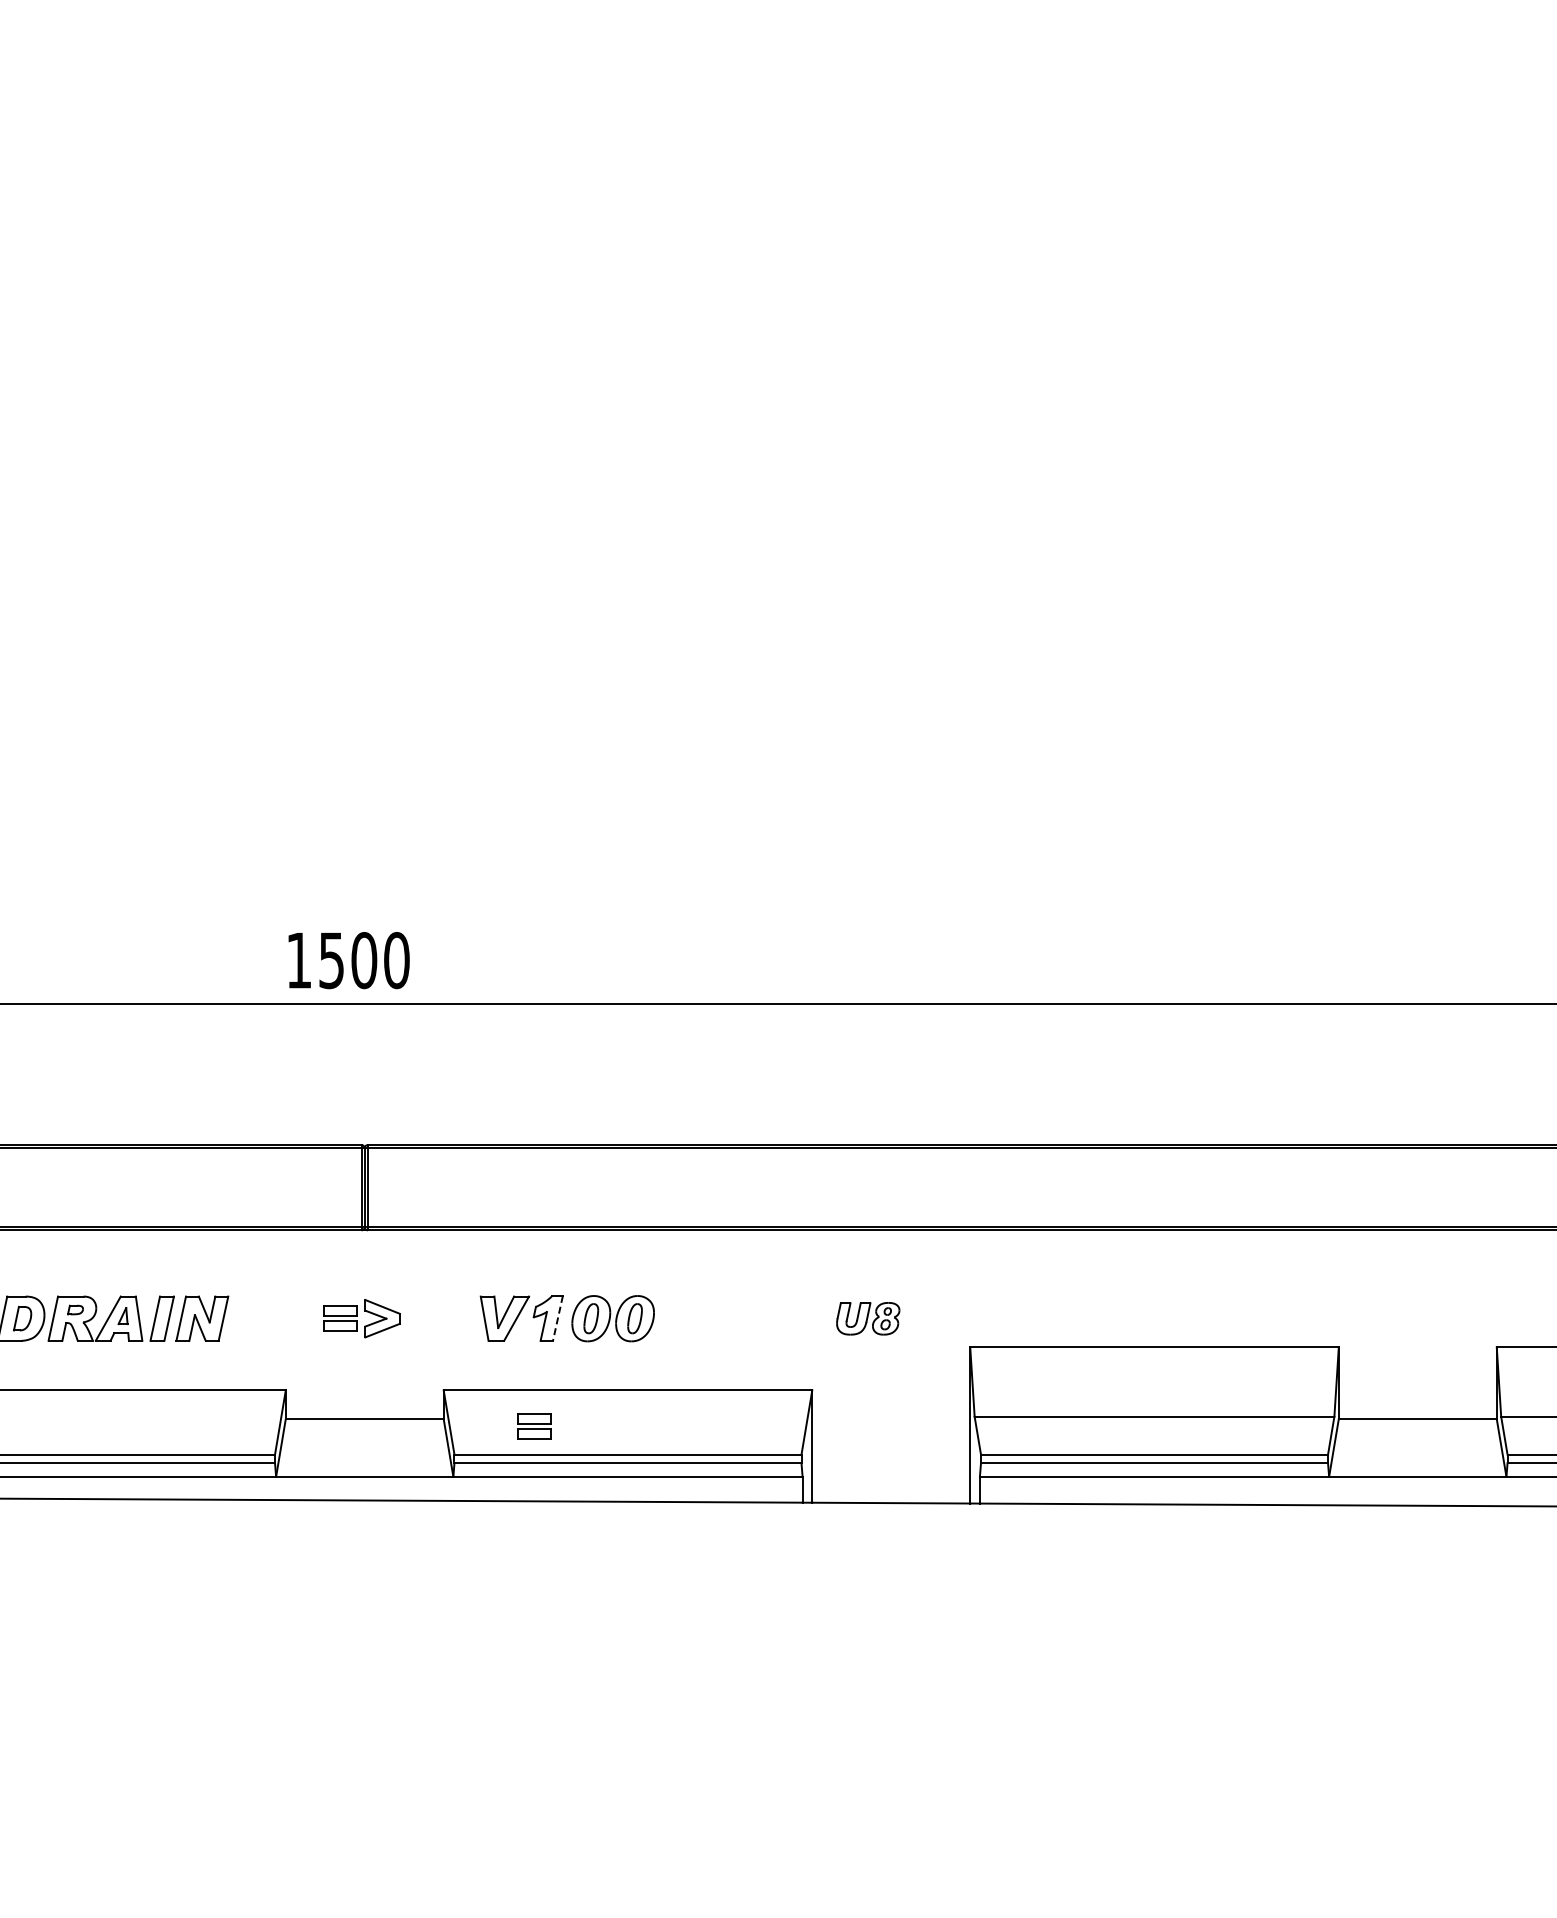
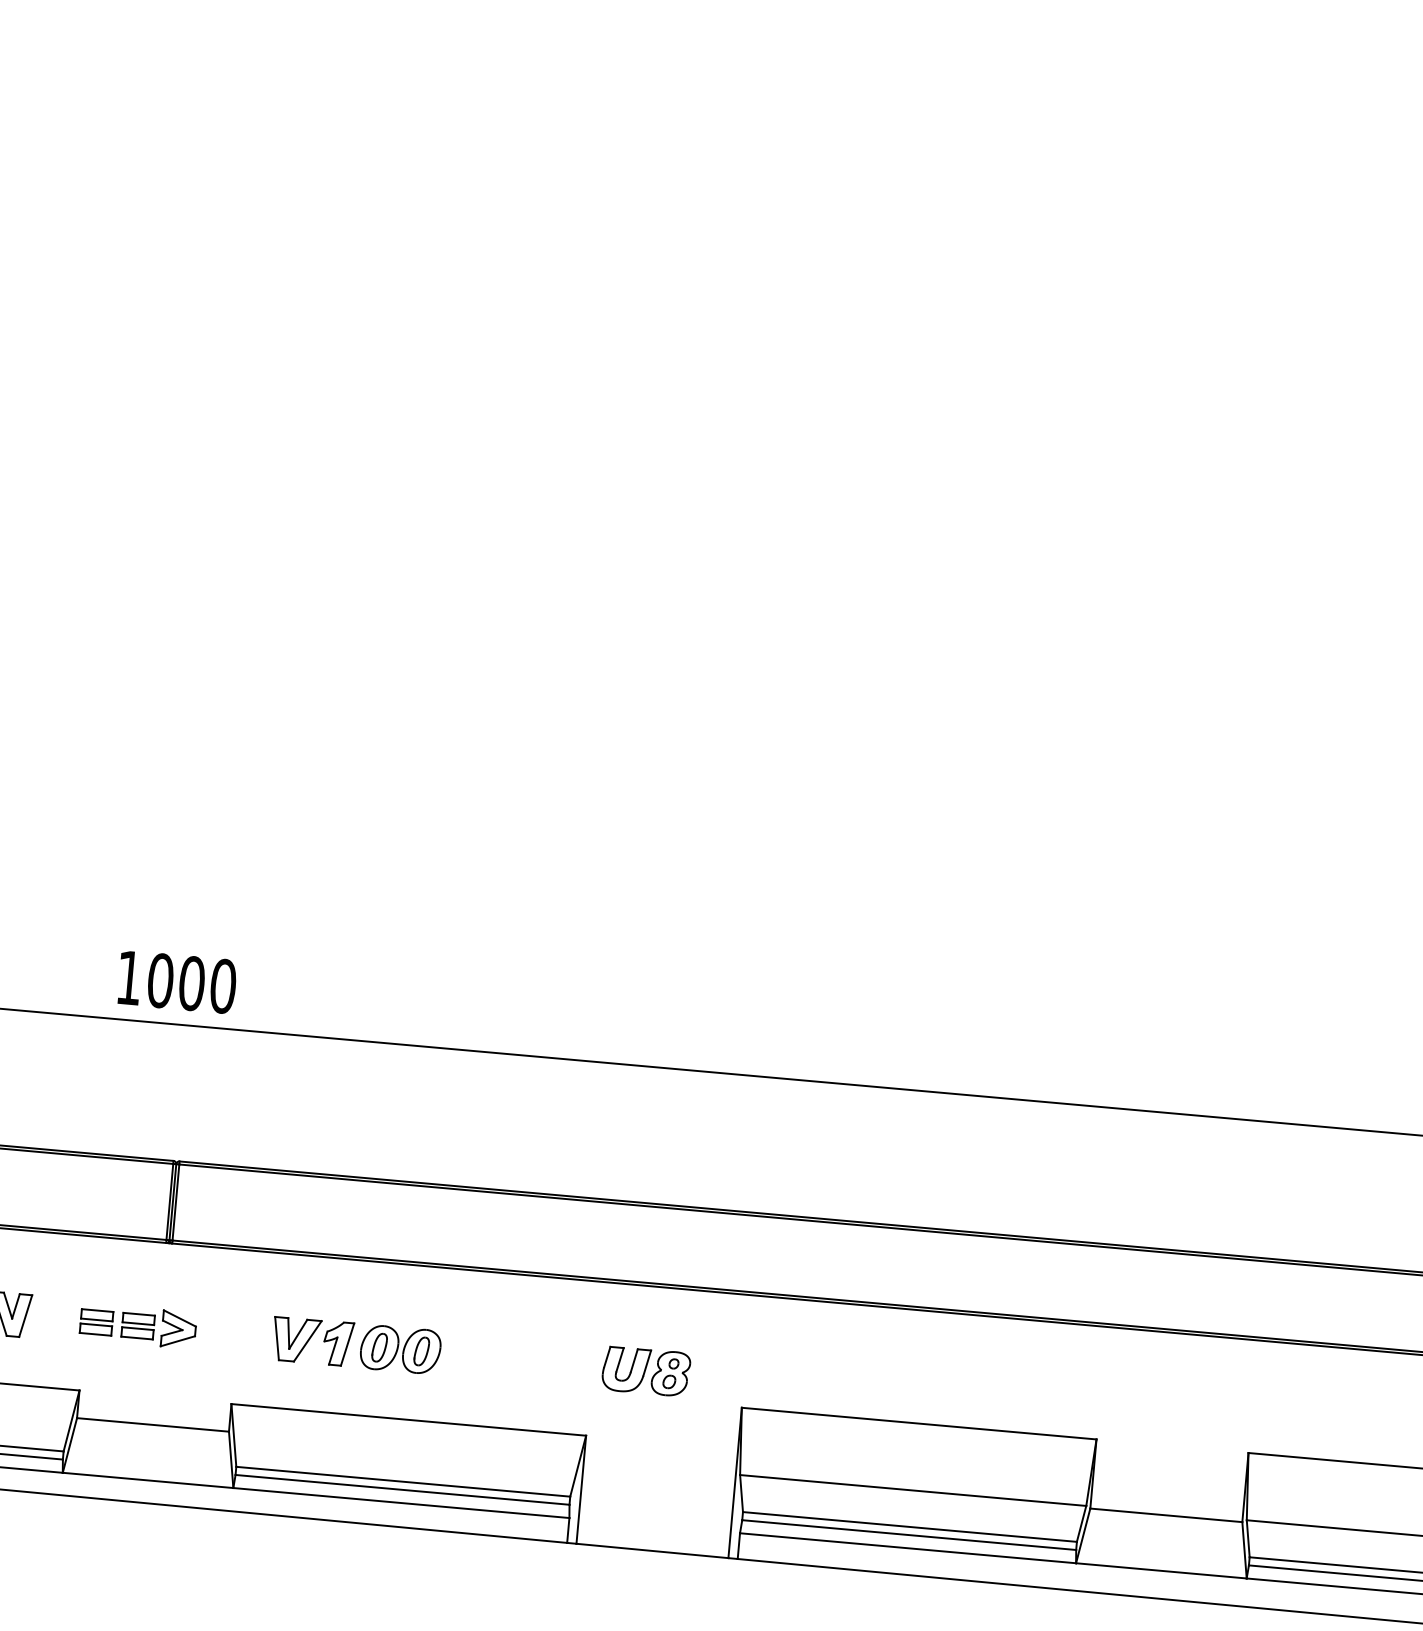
text: (331, 960) -> (160, 980), 1500 -> 1000
line: (557, 1318) -> (347, 1344), dashed -> solid
part: (867, 1318) -> (645, 1371), size x1.43
part: (534, 1426) -> (96, 1322), moved

